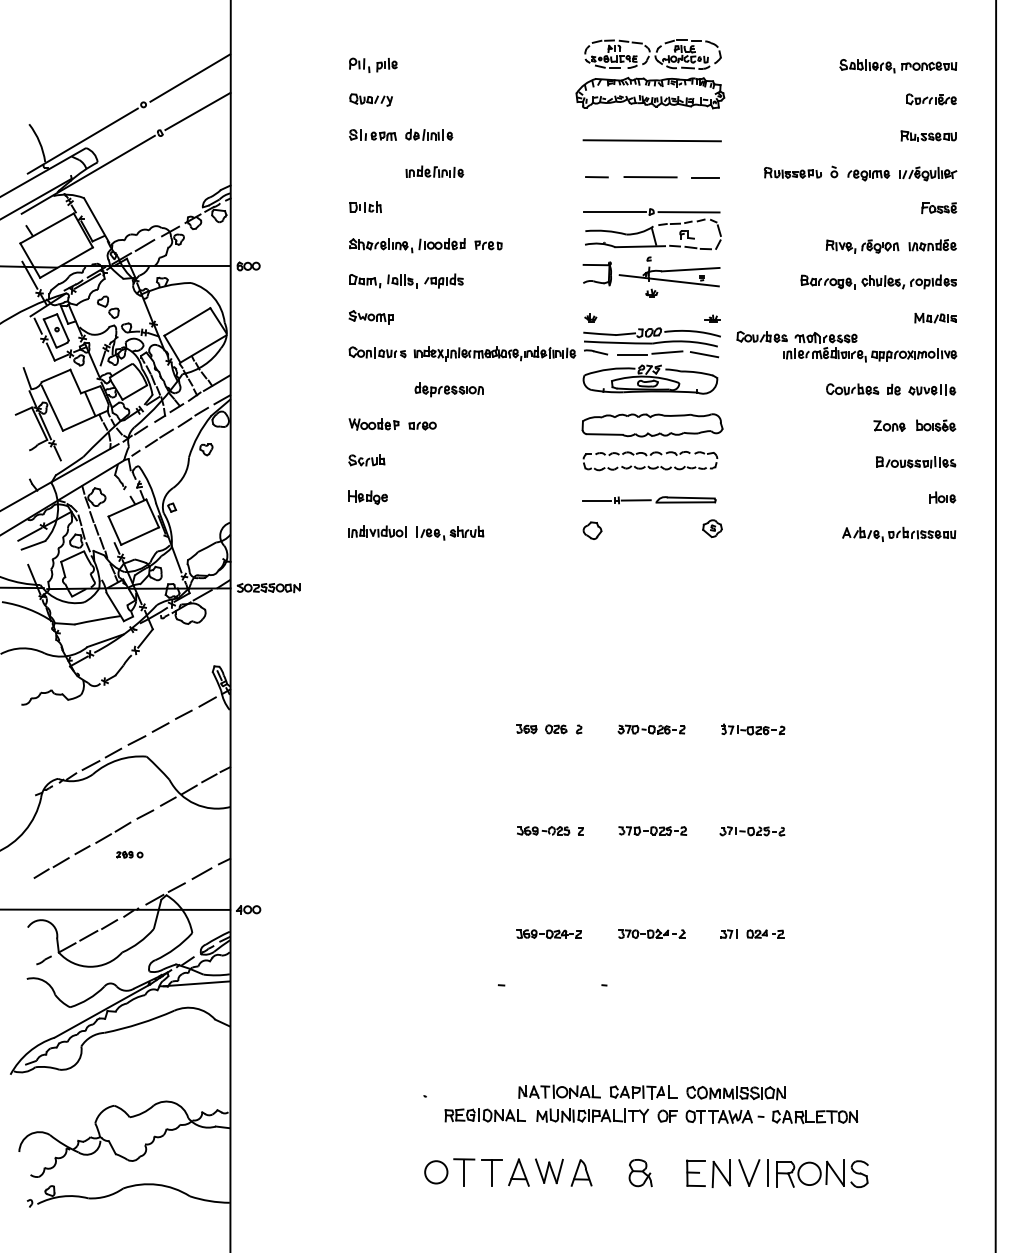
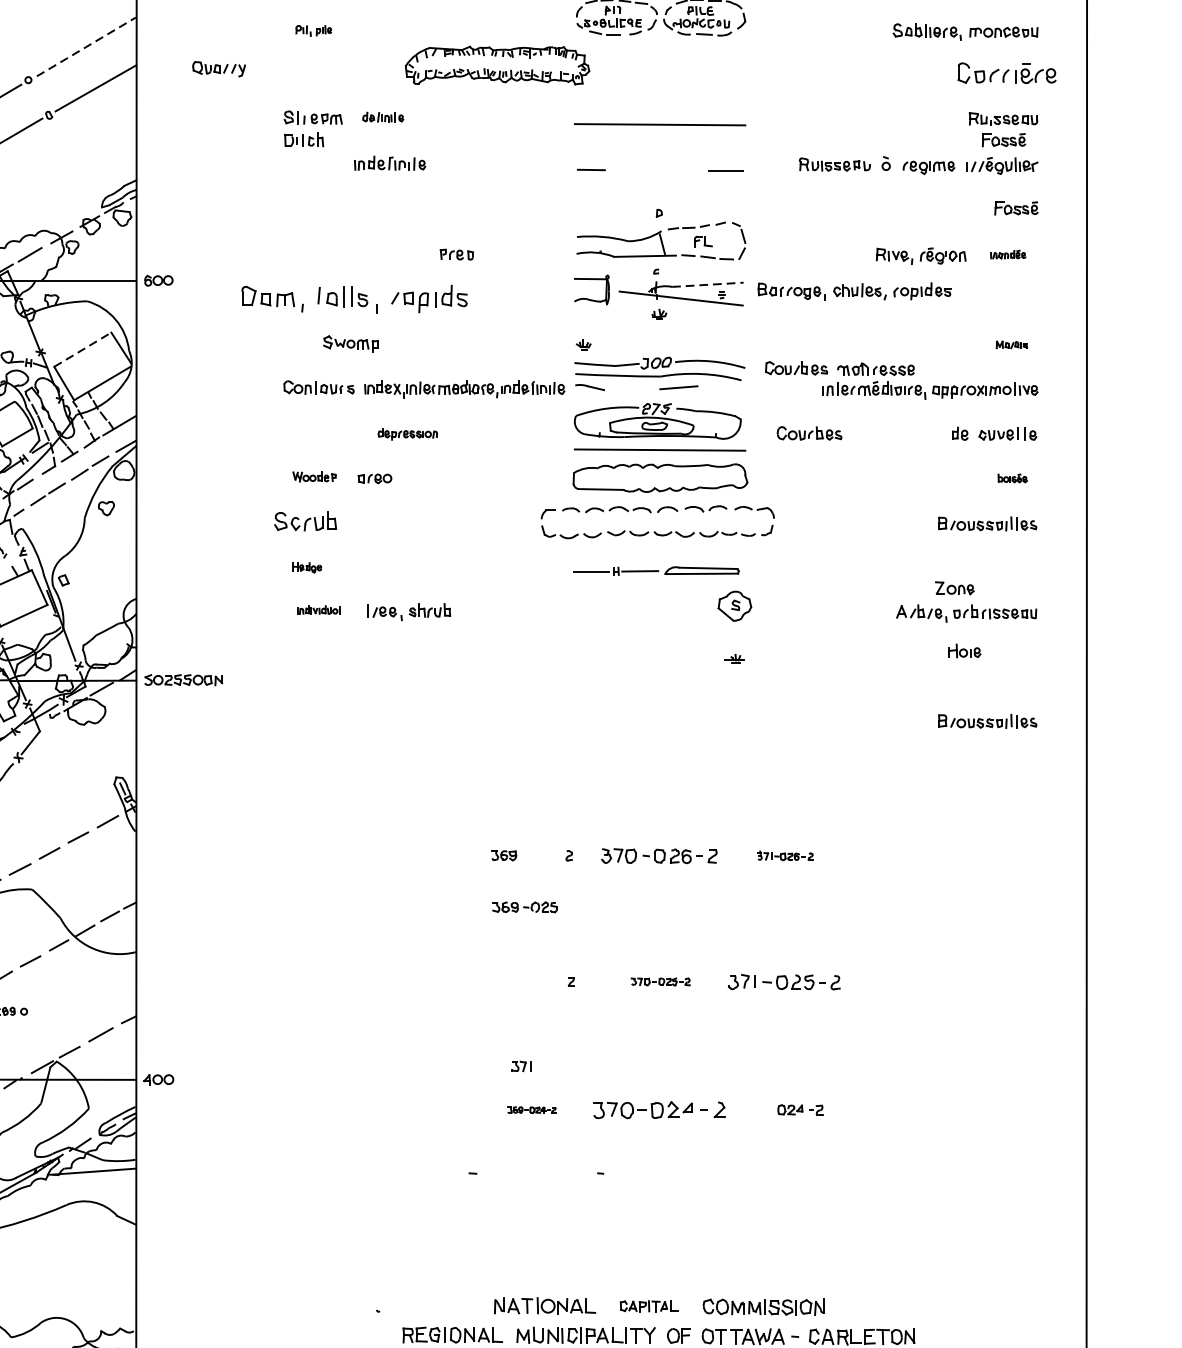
part: (373, 64) -> (313, 30), size x0.6
line: (190, 77) -> (86, 46), solid -> dashed
part: (650, 92) -> (497, 64), moved
part: (370, 99) -> (218, 68), moved
part: (931, 99) -> (1006, 73), size x1.6
part: (429, 134) -> (383, 116), size x0.7
part: (929, 152) -> (1004, 139), added
line: (650, 177) -> (657, 170), removed
part: (365, 206) -> (303, 139), moved
line: (614, 212) -> (613, 213), removed
line: (688, 212) -> (705, 213), removed
part: (407, 245) -> (356, 254), removed
part: (932, 245) -> (1008, 254), size x0.6
line: (690, 269) -> (707, 284), solid -> dashed
part: (406, 280) -> (354, 298), size x1.6
part: (878, 281) -> (854, 290), moved
part: (370, 317) -> (349, 344), moved
part: (935, 317) -> (1011, 344), size x0.6
part: (712, 318) -> (734, 658), moved
line: (187, 321) -> (82, 349), solid -> dashed
line: (632, 354) -> (635, 390), removed
line: (704, 354) -> (724, 390), removed
part: (448, 389) -> (407, 433), size x0.7
part: (852, 389) -> (809, 433), moved
line: (651, 402) -> (659, 449), added
part: (373, 424) -> (313, 477), size x0.7
part: (889, 425) -> (954, 587), moved
part: (936, 425) -> (1013, 478), size x0.6
part: (366, 460) -> (305, 521), size x1.4
part: (650, 461) -> (657, 523), size x1.4
part: (367, 497) -> (306, 567), size x0.6
part: (942, 497) -> (964, 650), moved
part: (712, 528) -> (734, 606), size x1.4
part: (592, 530) -> (585, 608), removed
part: (377, 531) -> (318, 609), size x0.6
part: (916, 621) -> (988, 721), added
part: (556, 729) -> (541, 855), removed
part: (651, 729) -> (659, 855), size x1.4
part: (753, 729) -> (785, 855), size x0.7
part: (543, 830) -> (525, 906), moved
part: (652, 830) -> (660, 981), size x0.7
part: (752, 831) -> (784, 982), size x1.4
part: (651, 933) -> (659, 1109), size x1.6
part: (728, 933) -> (521, 1065), moved
part: (548, 934) -> (531, 1110), size x0.6
part: (643, 1092) -> (649, 1306), size x0.7

